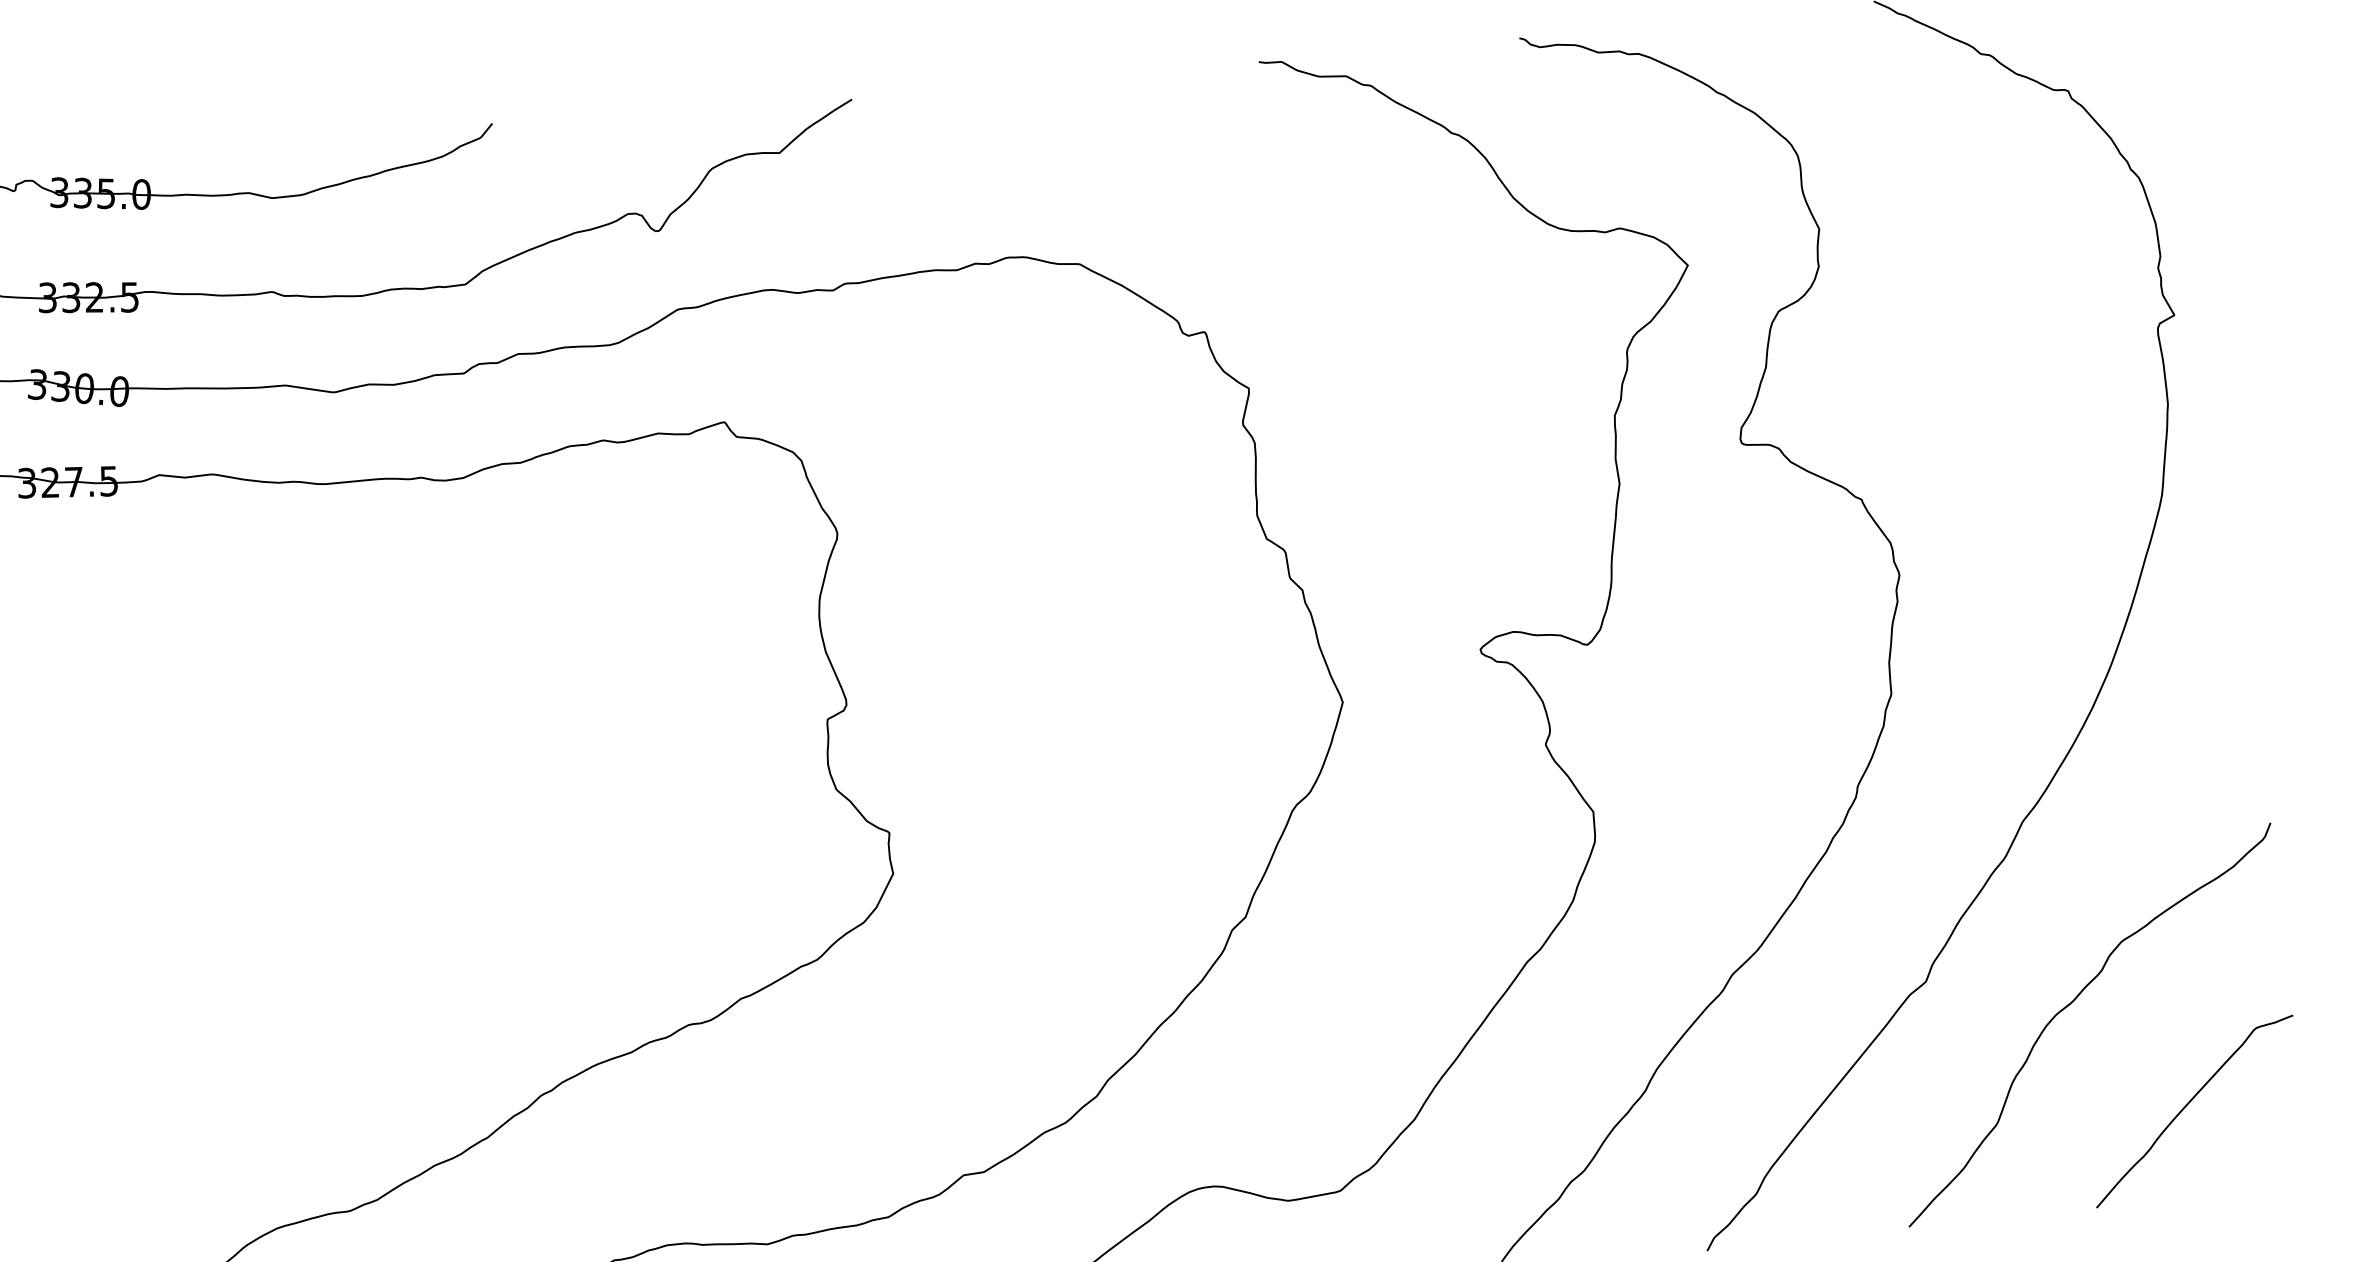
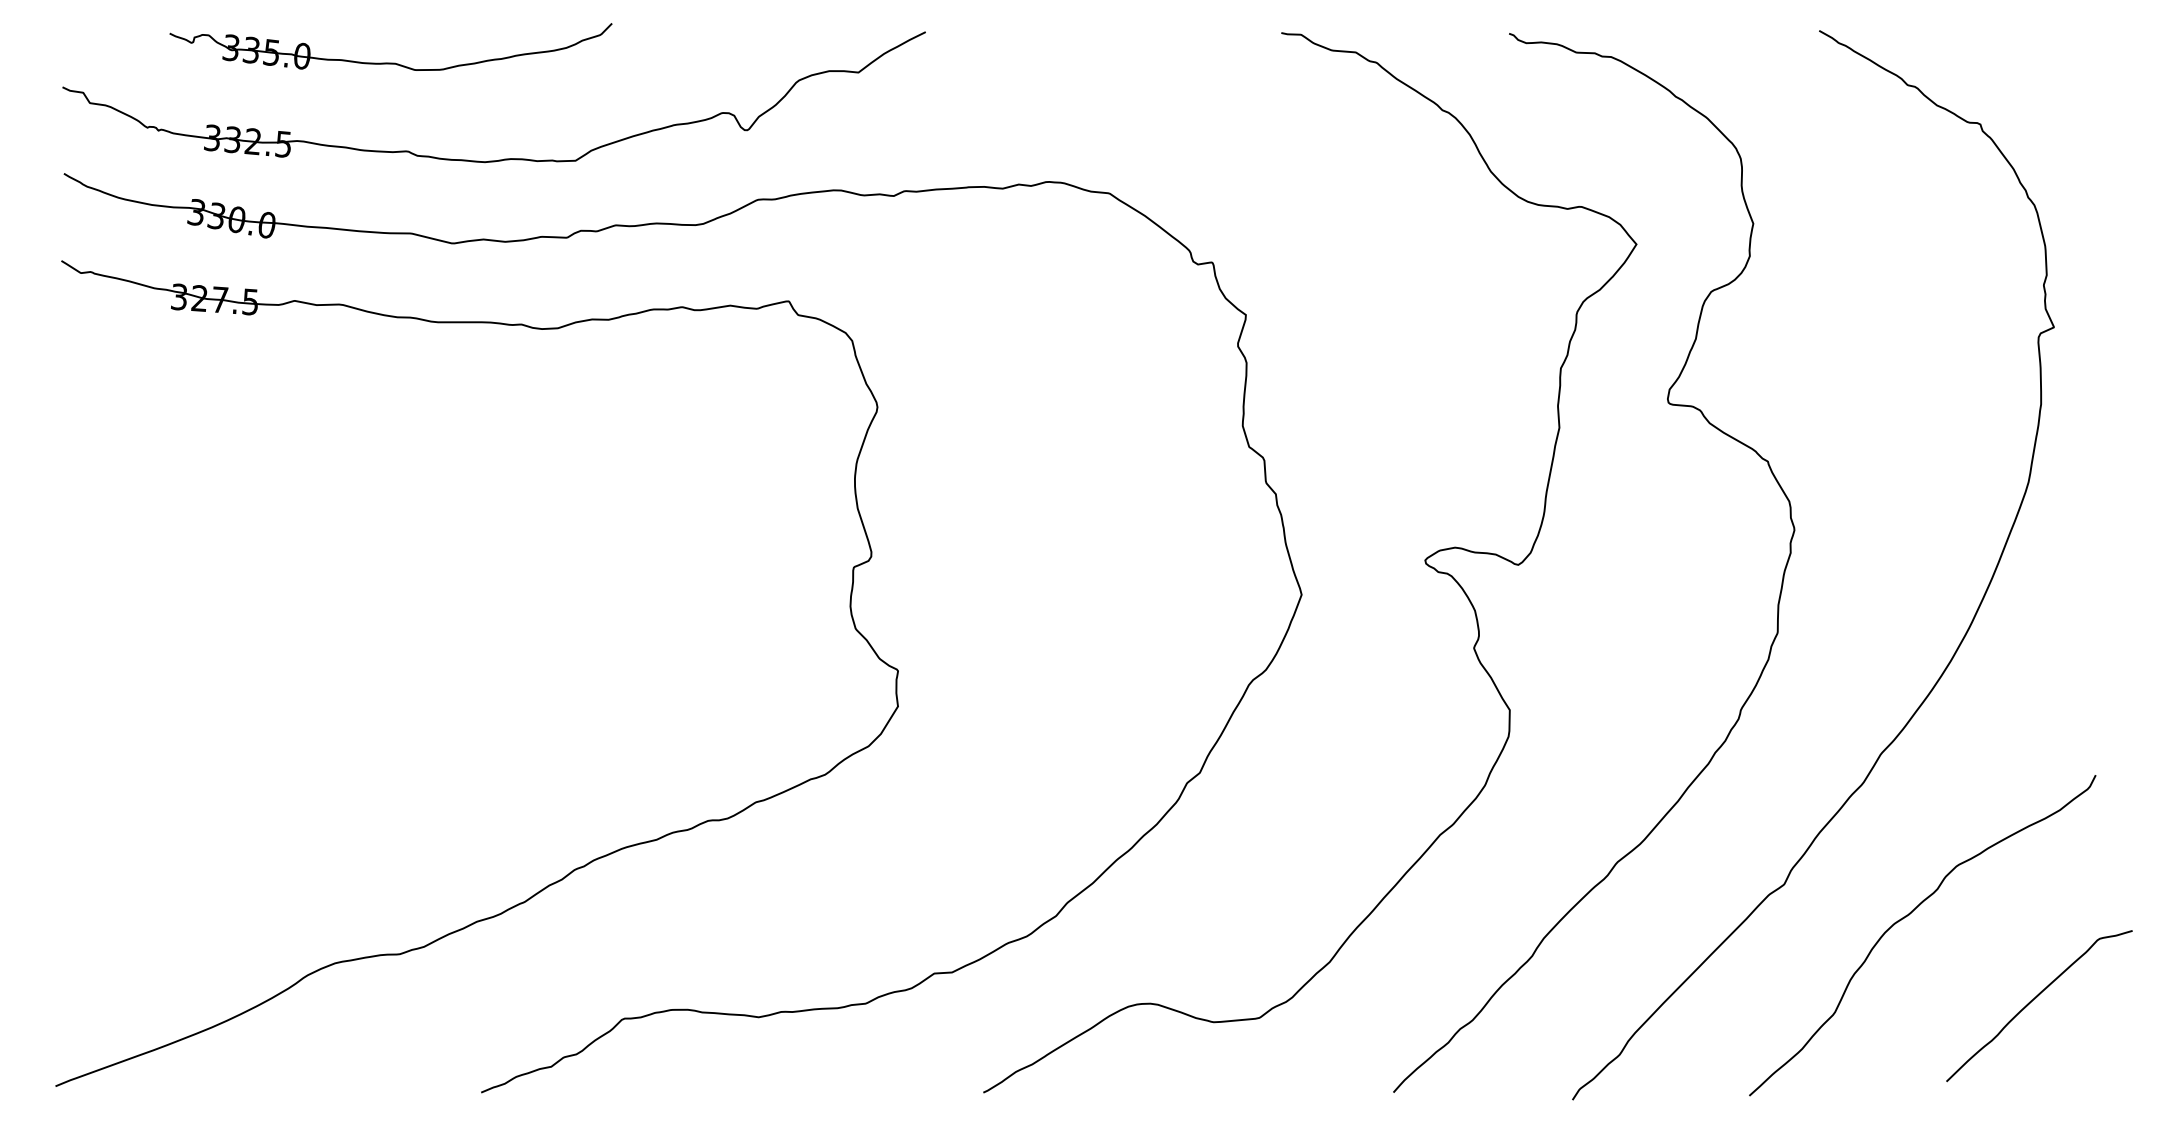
curve: (2187, 1105) -> (2033, 1000), moved

